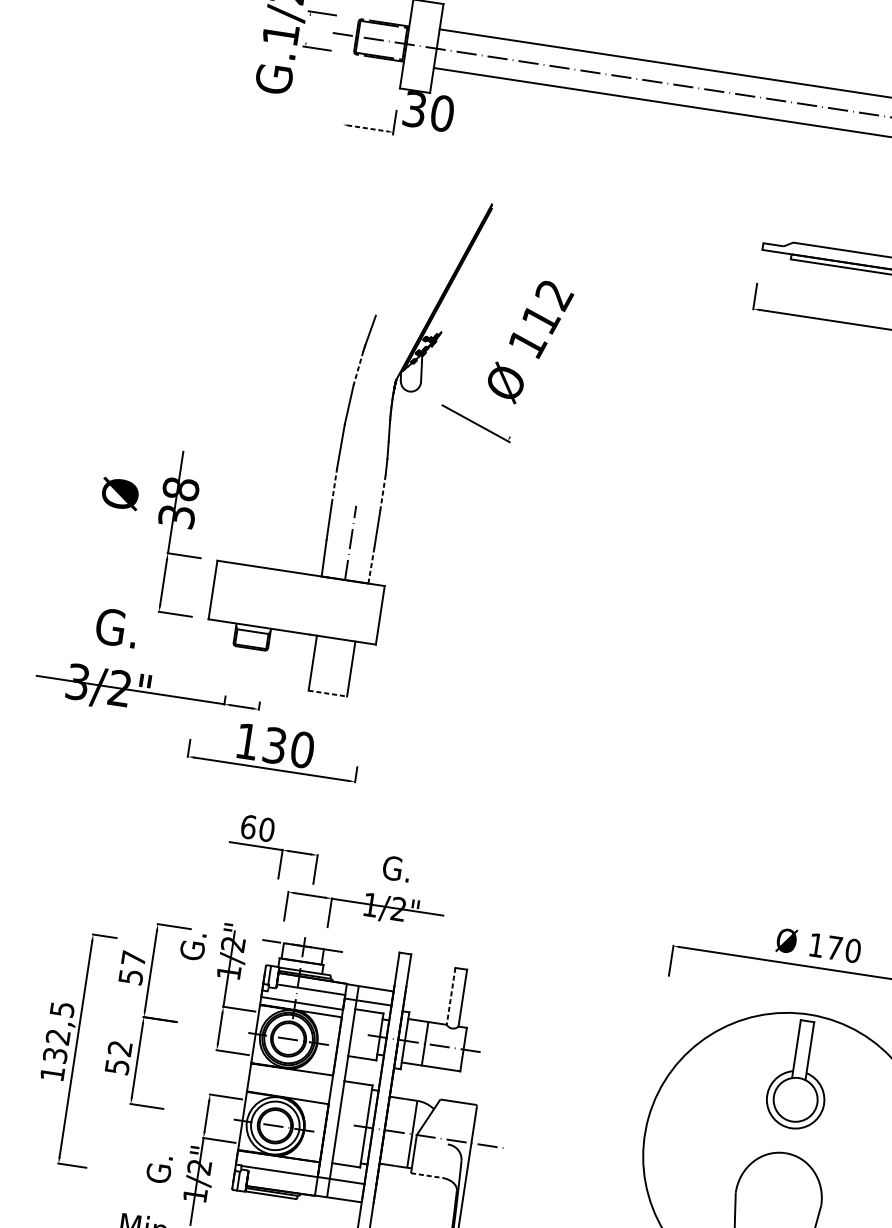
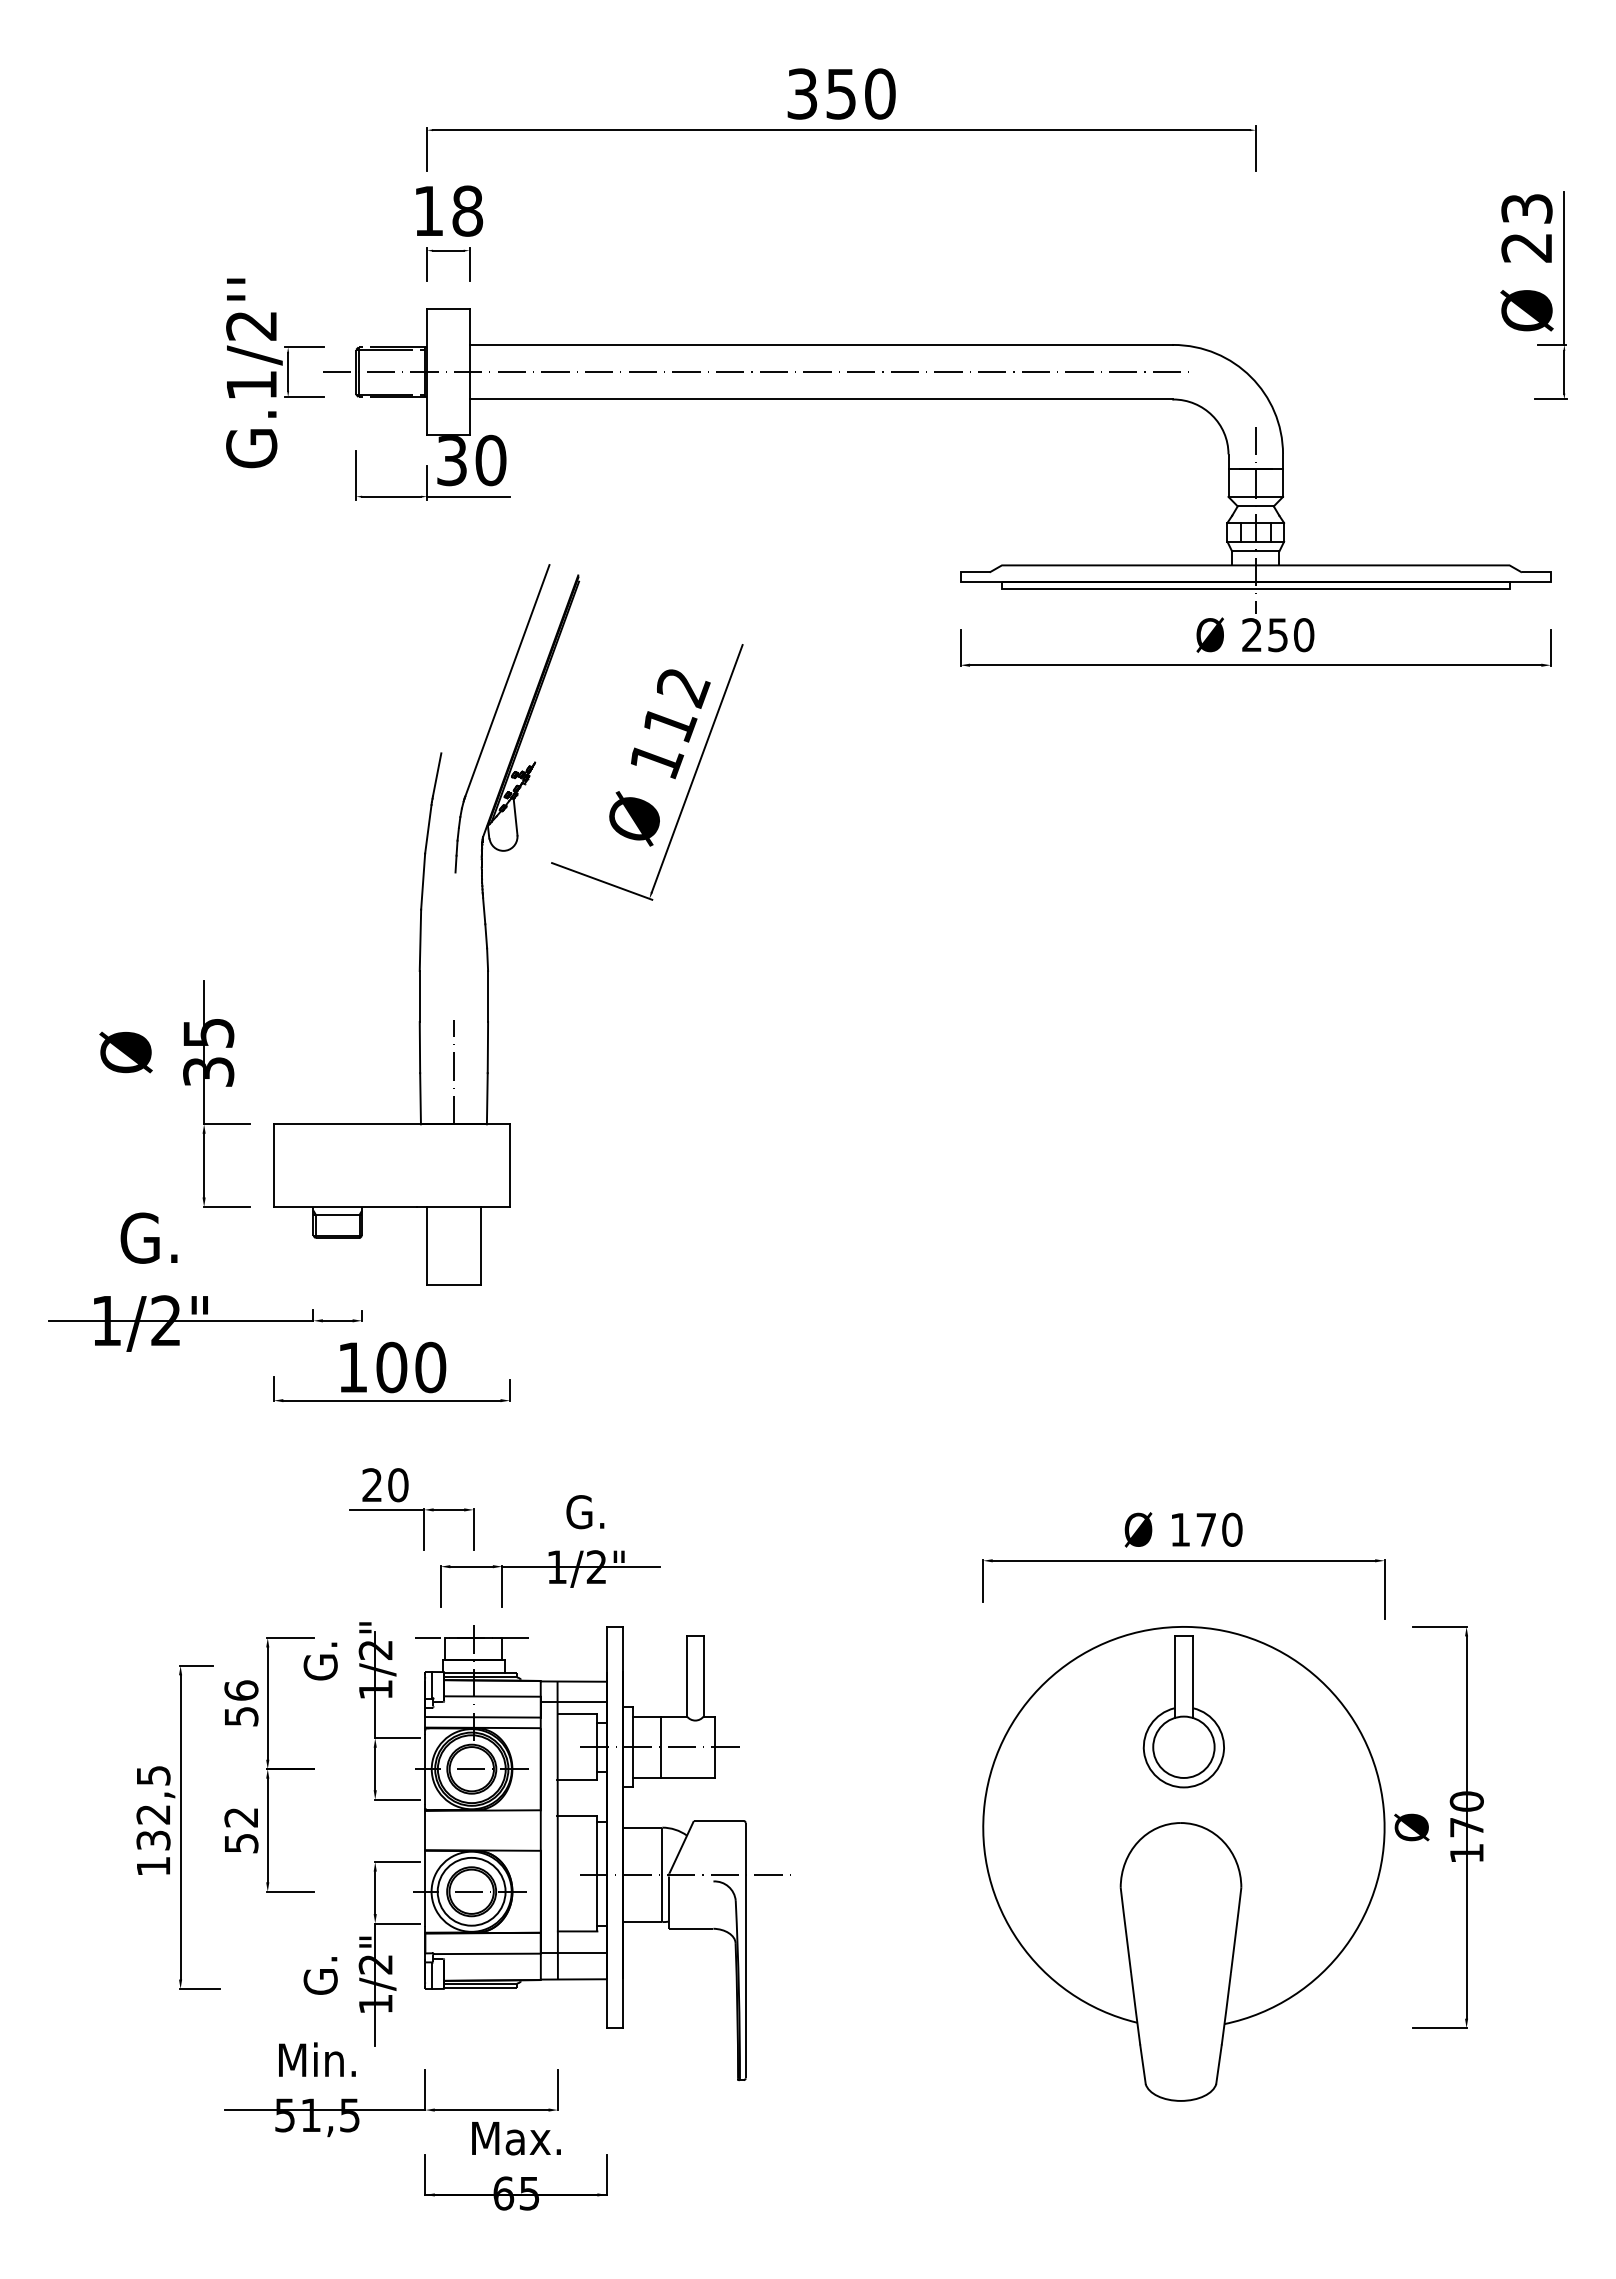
line: (308, 29) -> (288, 372), added
line: (345, 109) -> (356, 474), added
line: (368, 128) -> (391, 496), dashed -> solid
line: (422, 136) -> (468, 496), added
part: (419, 294) -> (496, 714), added
line: (555, 353) -> (696, 768), added
line: (358, 368) -> (428, 829), dashed -> solid
line: (334, 485) -> (419, 996), dashed -> solid
text: (180, 488) -> (208, 1032), 38 -> 35
line: (383, 493) -> (488, 996), dashed -> solid
line: (371, 565) -> (487, 1098), dashed -> solid
text: (77, 681) -> (106, 1320), 3/2" -> 1/2"
line: (328, 693) -> (454, 1284), dashed -> solid
text: (274, 745) -> (391, 1367), 130 -> 100
text: (248, 827) -> (372, 1485), 60 -> 20
text: (133, 958) -> (241, 1690), 57 -> 56
line: (451, 996) -> (687, 1676), dashed -> solid
line: (427, 1175) -> (691, 1928), dashed -> solid

